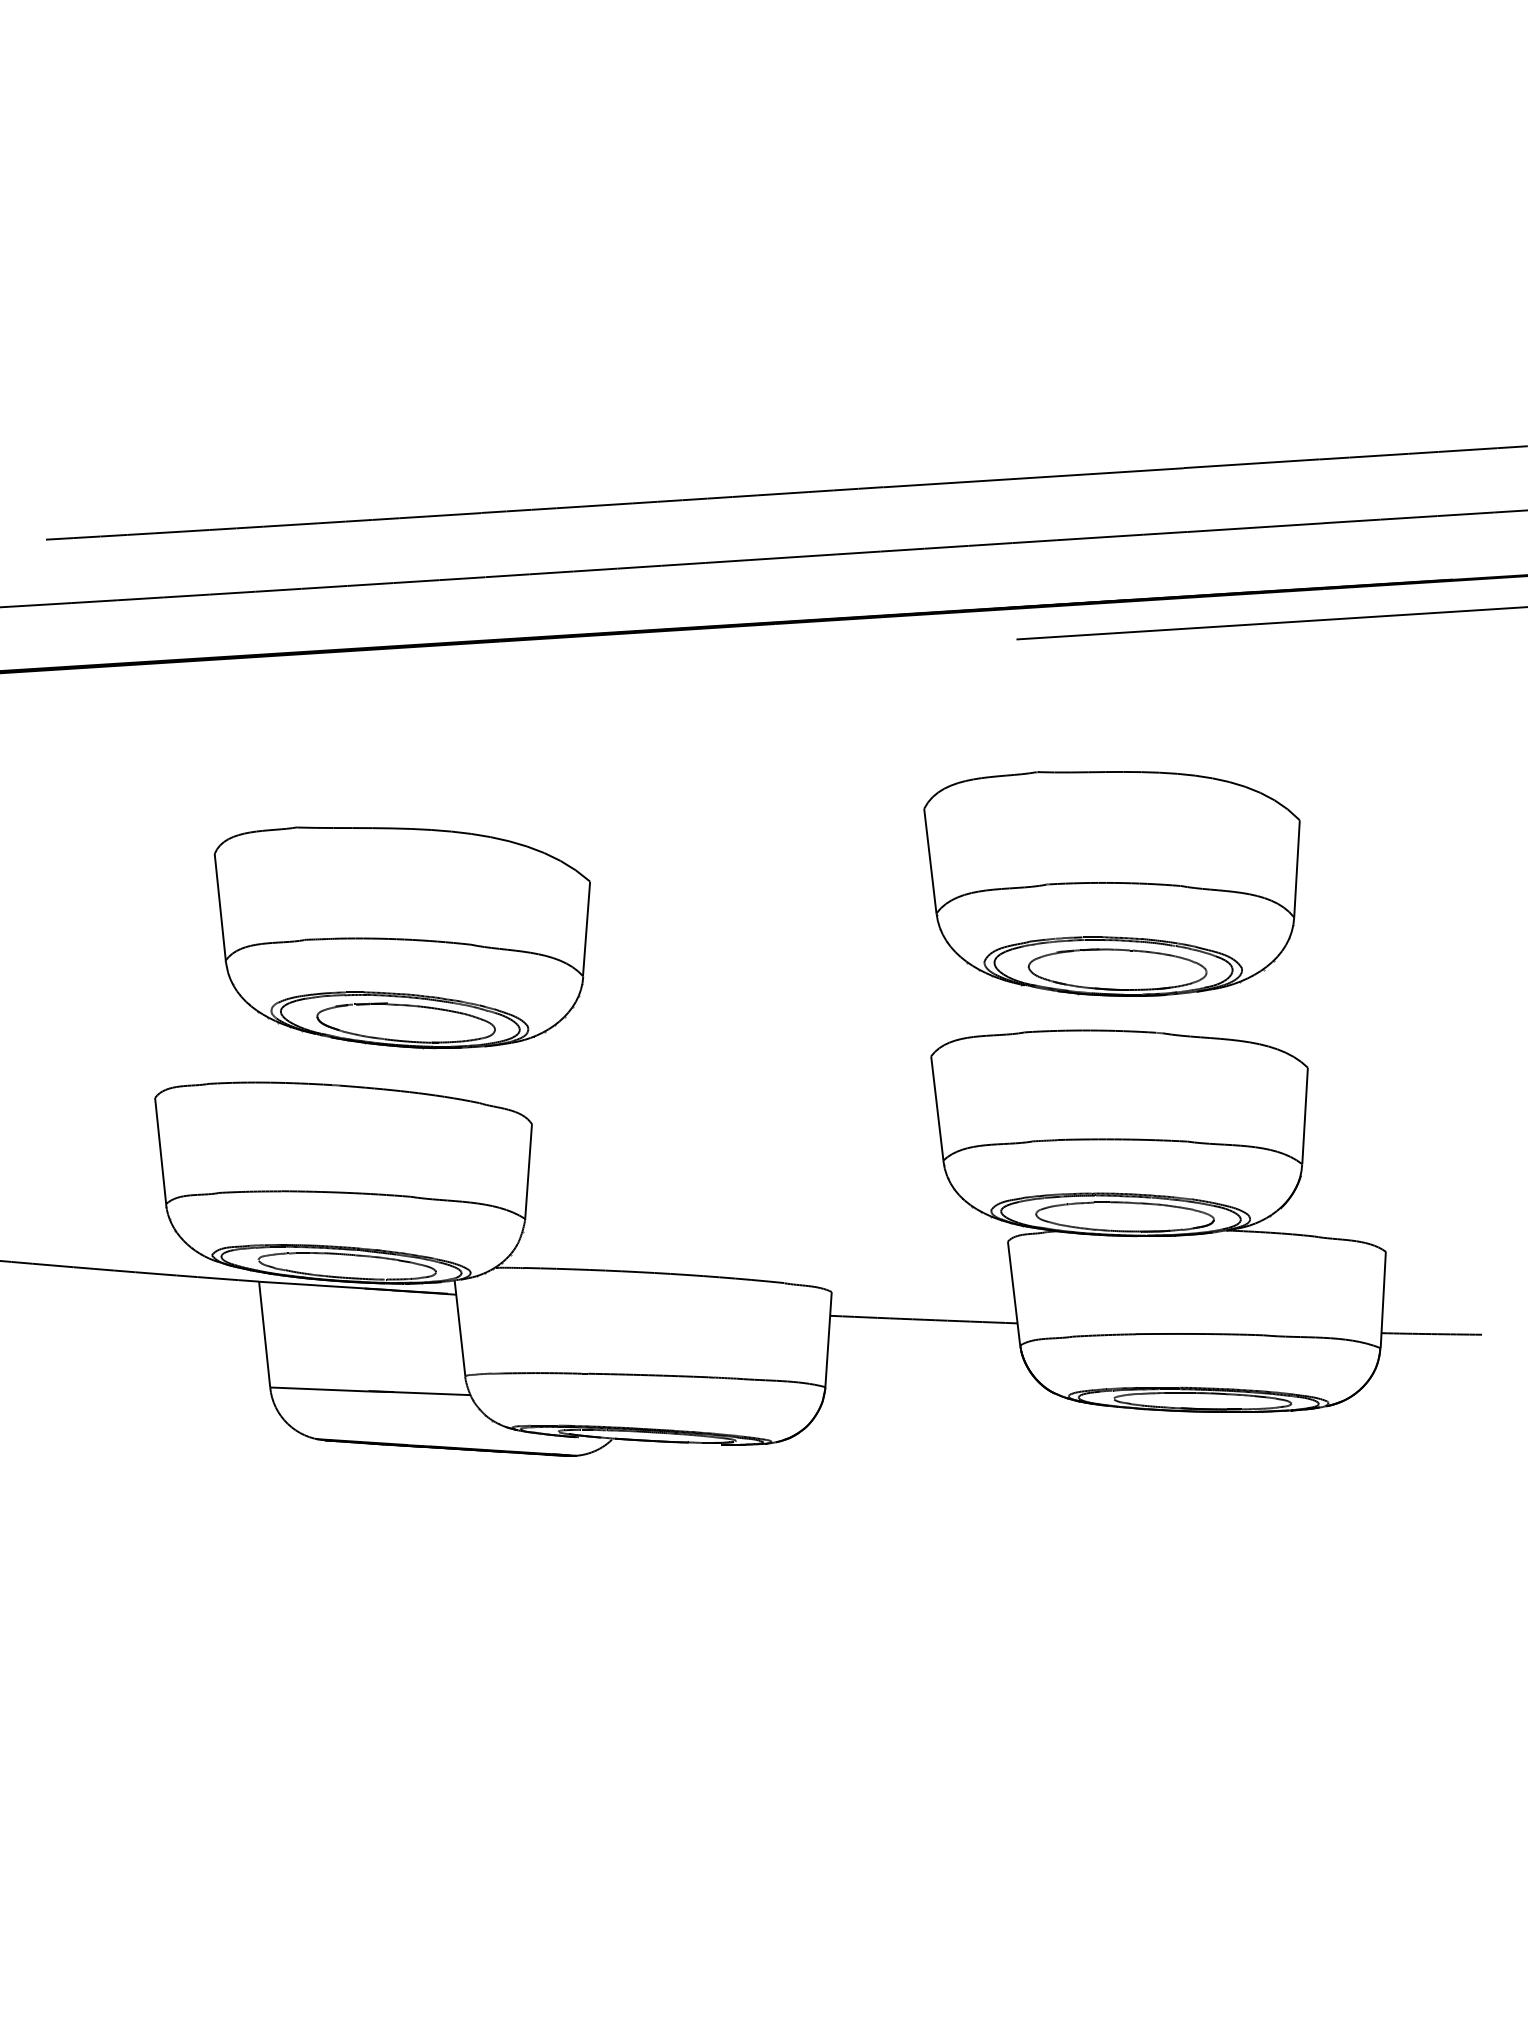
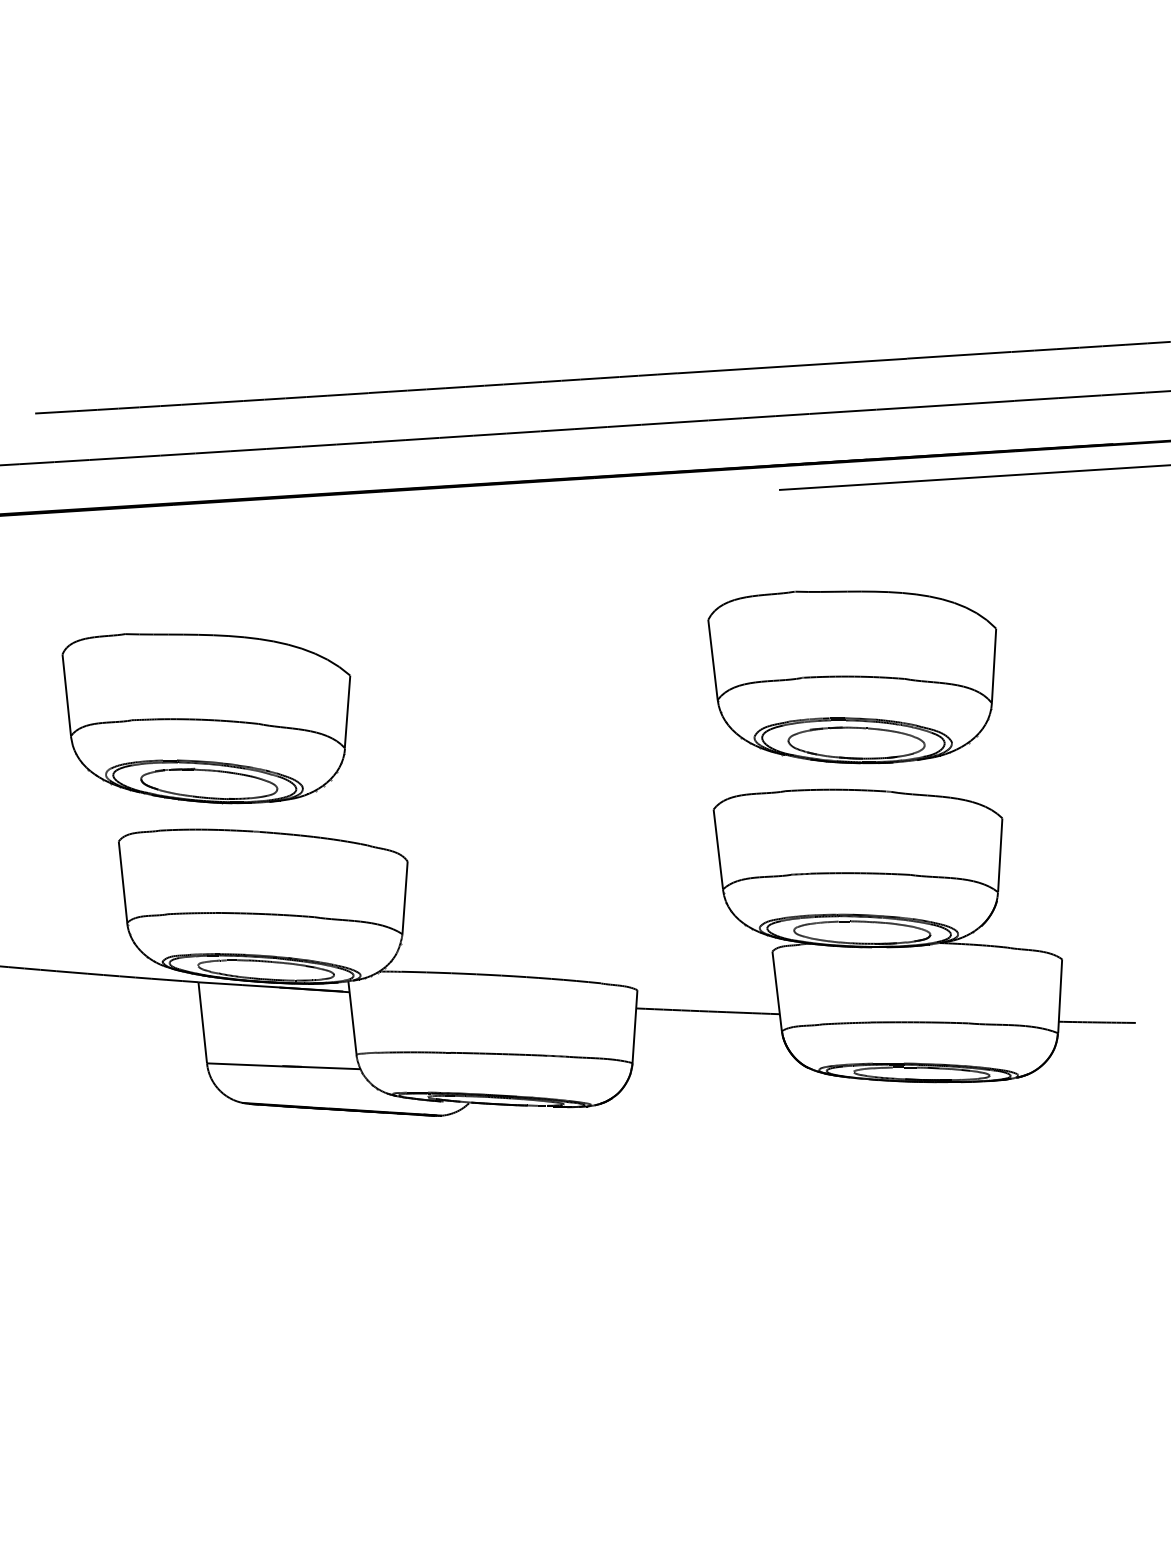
part: (401, 937) -> (205, 718), moved

